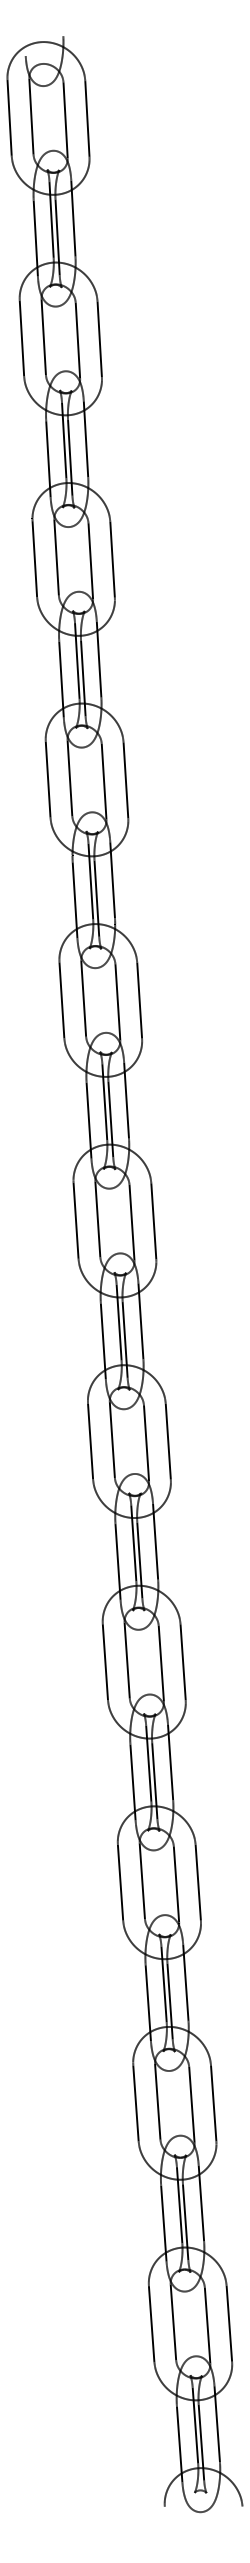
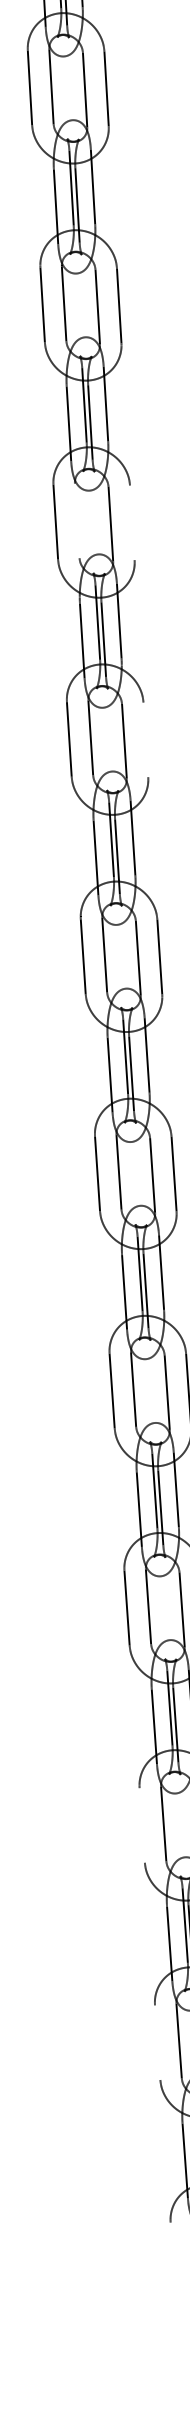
line: (69, 778) -> (76, 521), removed
line: (125, 780) -> (131, 523), removed
line: (139, 1000) -> (145, 739), removed
line: (135, 2103) -> (141, 1825), removed
line: (151, 2323) -> (157, 2042), removed

